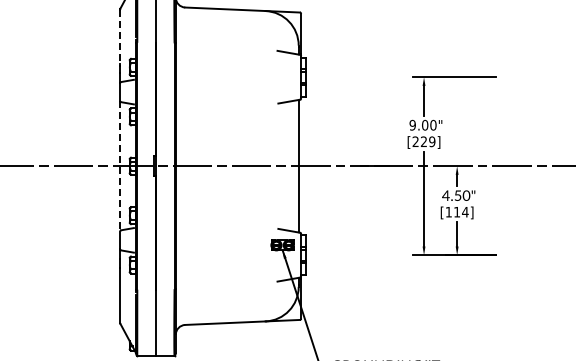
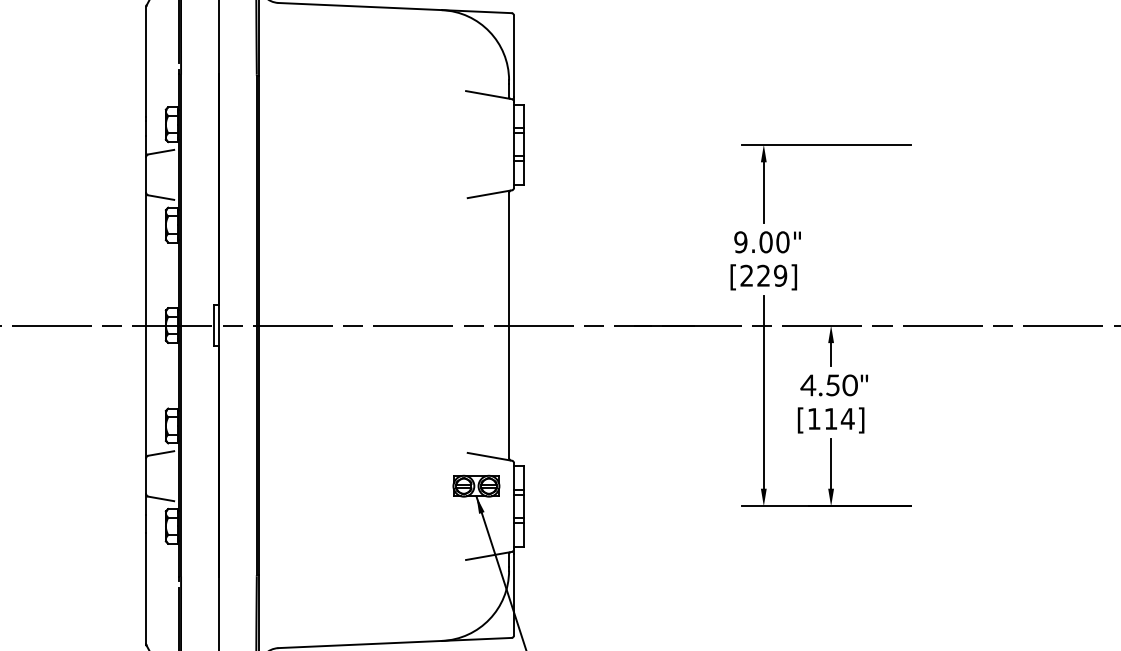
line: (120, 37) -> (146, 63), dashed -> solid
line: (120, 166) -> (146, 326), dashed -> solid

